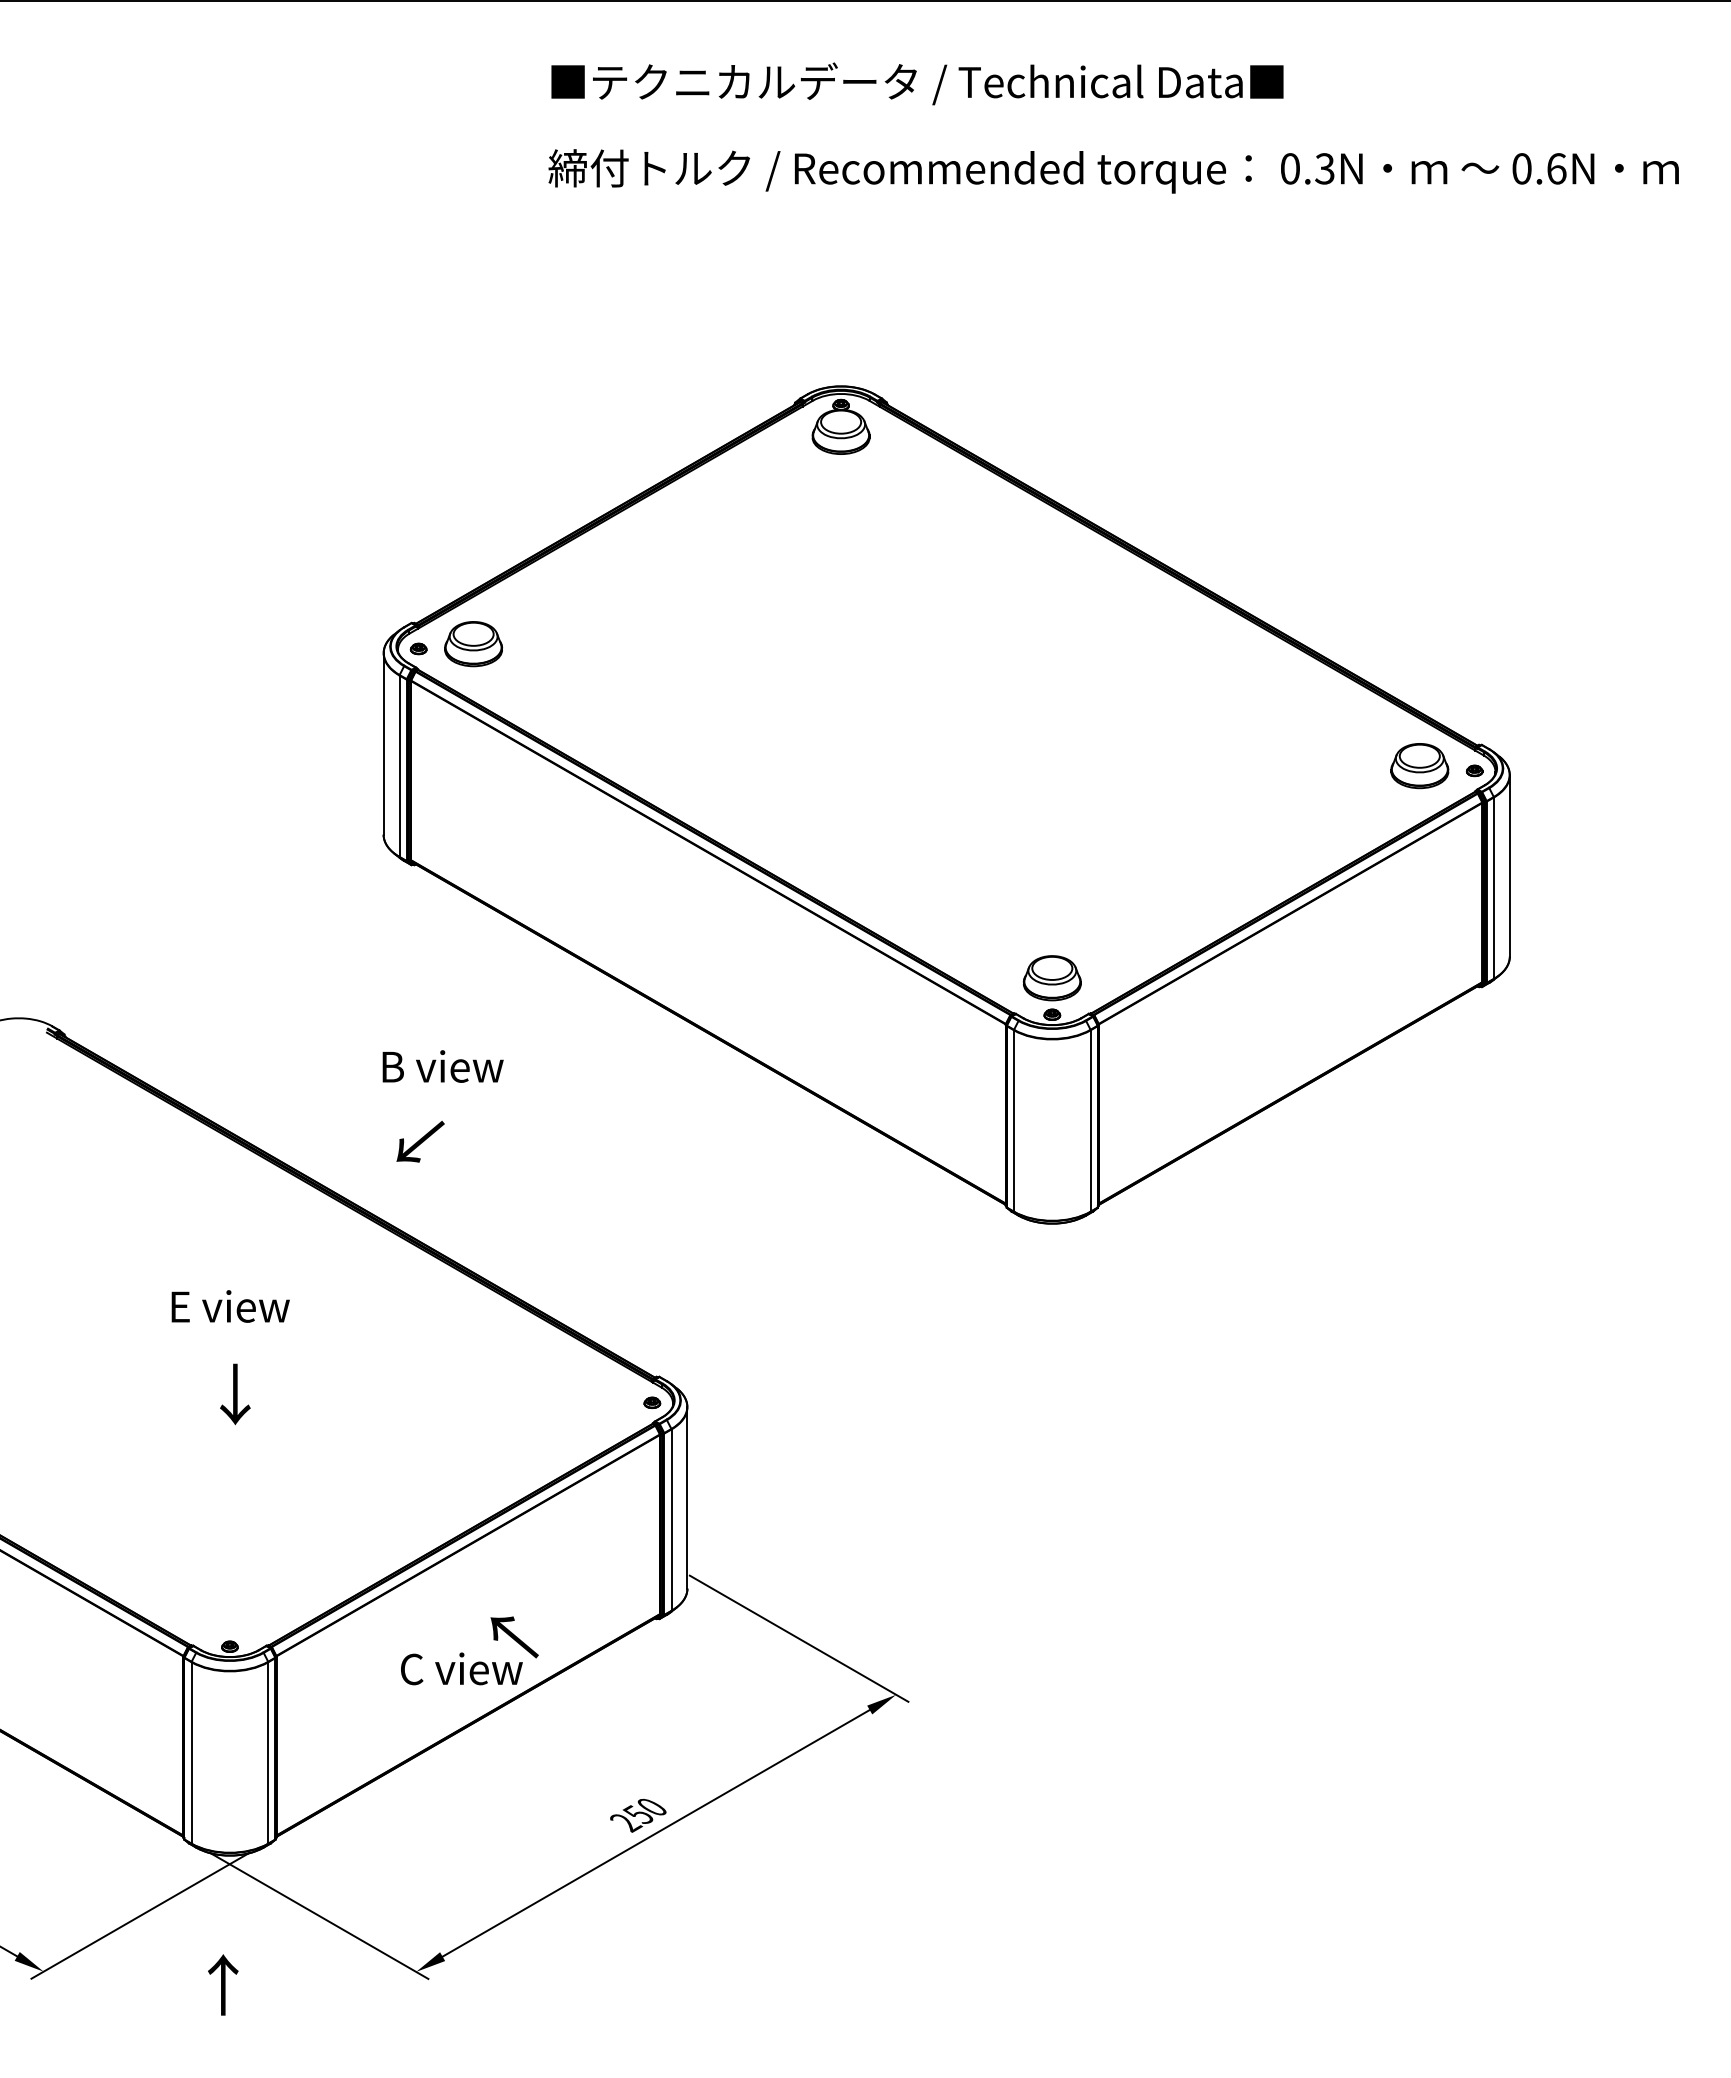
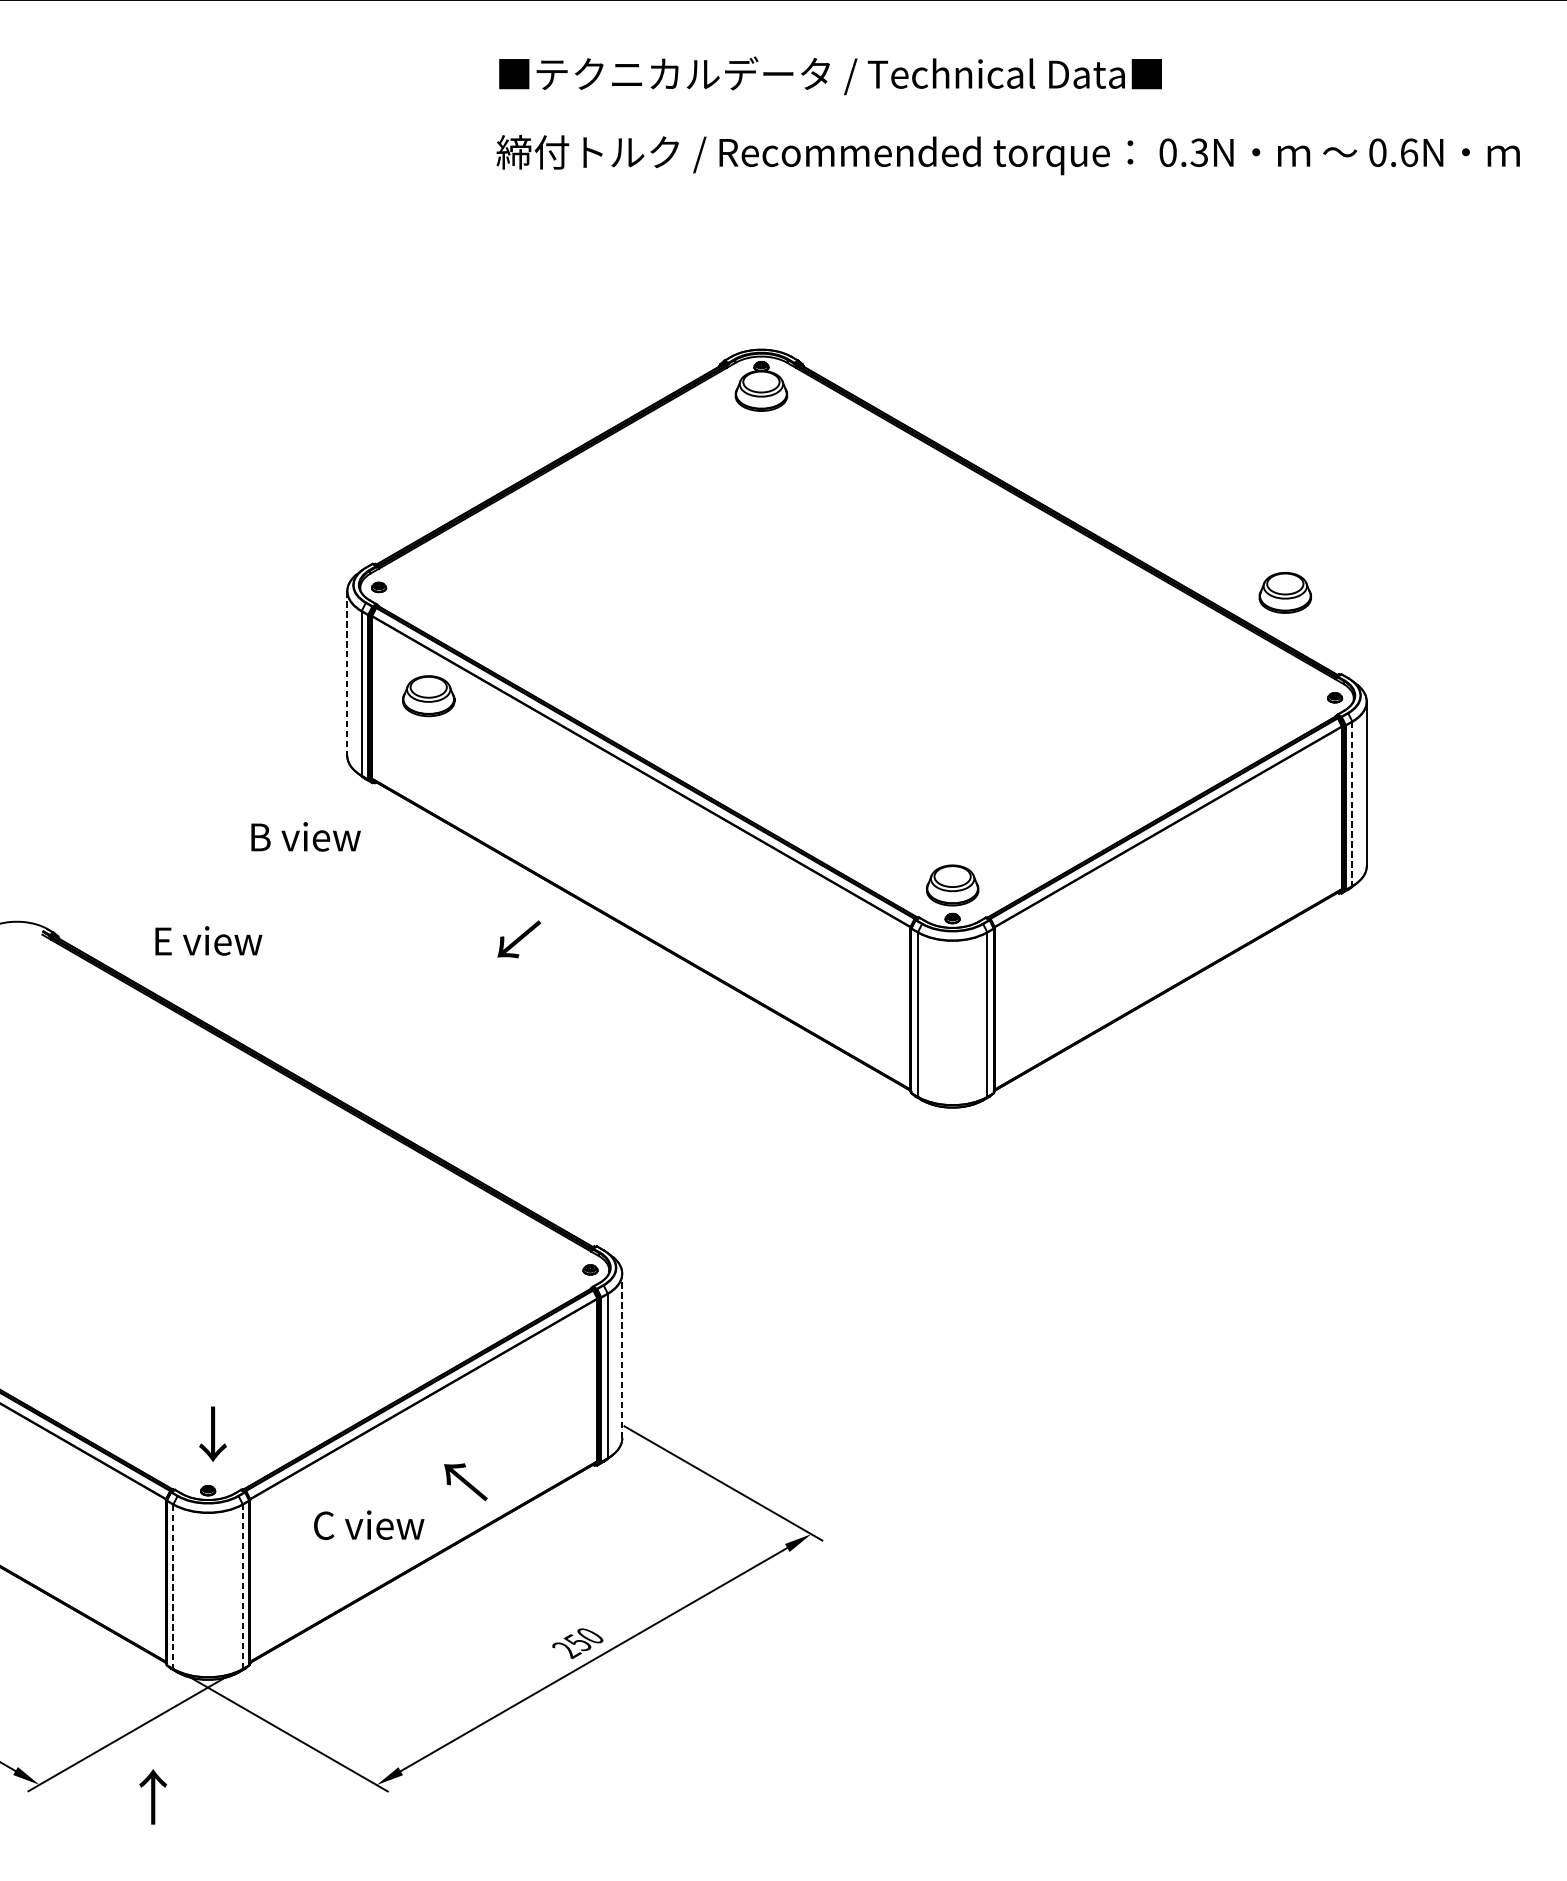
part: (473, 644) -> (428, 696), moved
line: (383, 744) -> (347, 673), solid -> dashed
part: (1419, 766) -> (1285, 593), moved
line: (1493, 888) -> (1352, 804), solid -> dashed
text: (442, 1066) -> (305, 836), moved
text: (420, 1141) -> (519, 939), moved
text: (230, 1306) -> (208, 940), moved
text: (235, 1394) -> (213, 1434), moved
line: (687, 1497) -> (622, 1355), solid -> dashed
text: (461, 1668) -> (368, 1524), moved
line: (191, 1752) -> (173, 1586), solid -> dashed
line: (268, 1752) -> (243, 1586), solid -> dashed
text: (223, 1984) -> (153, 1796), moved

